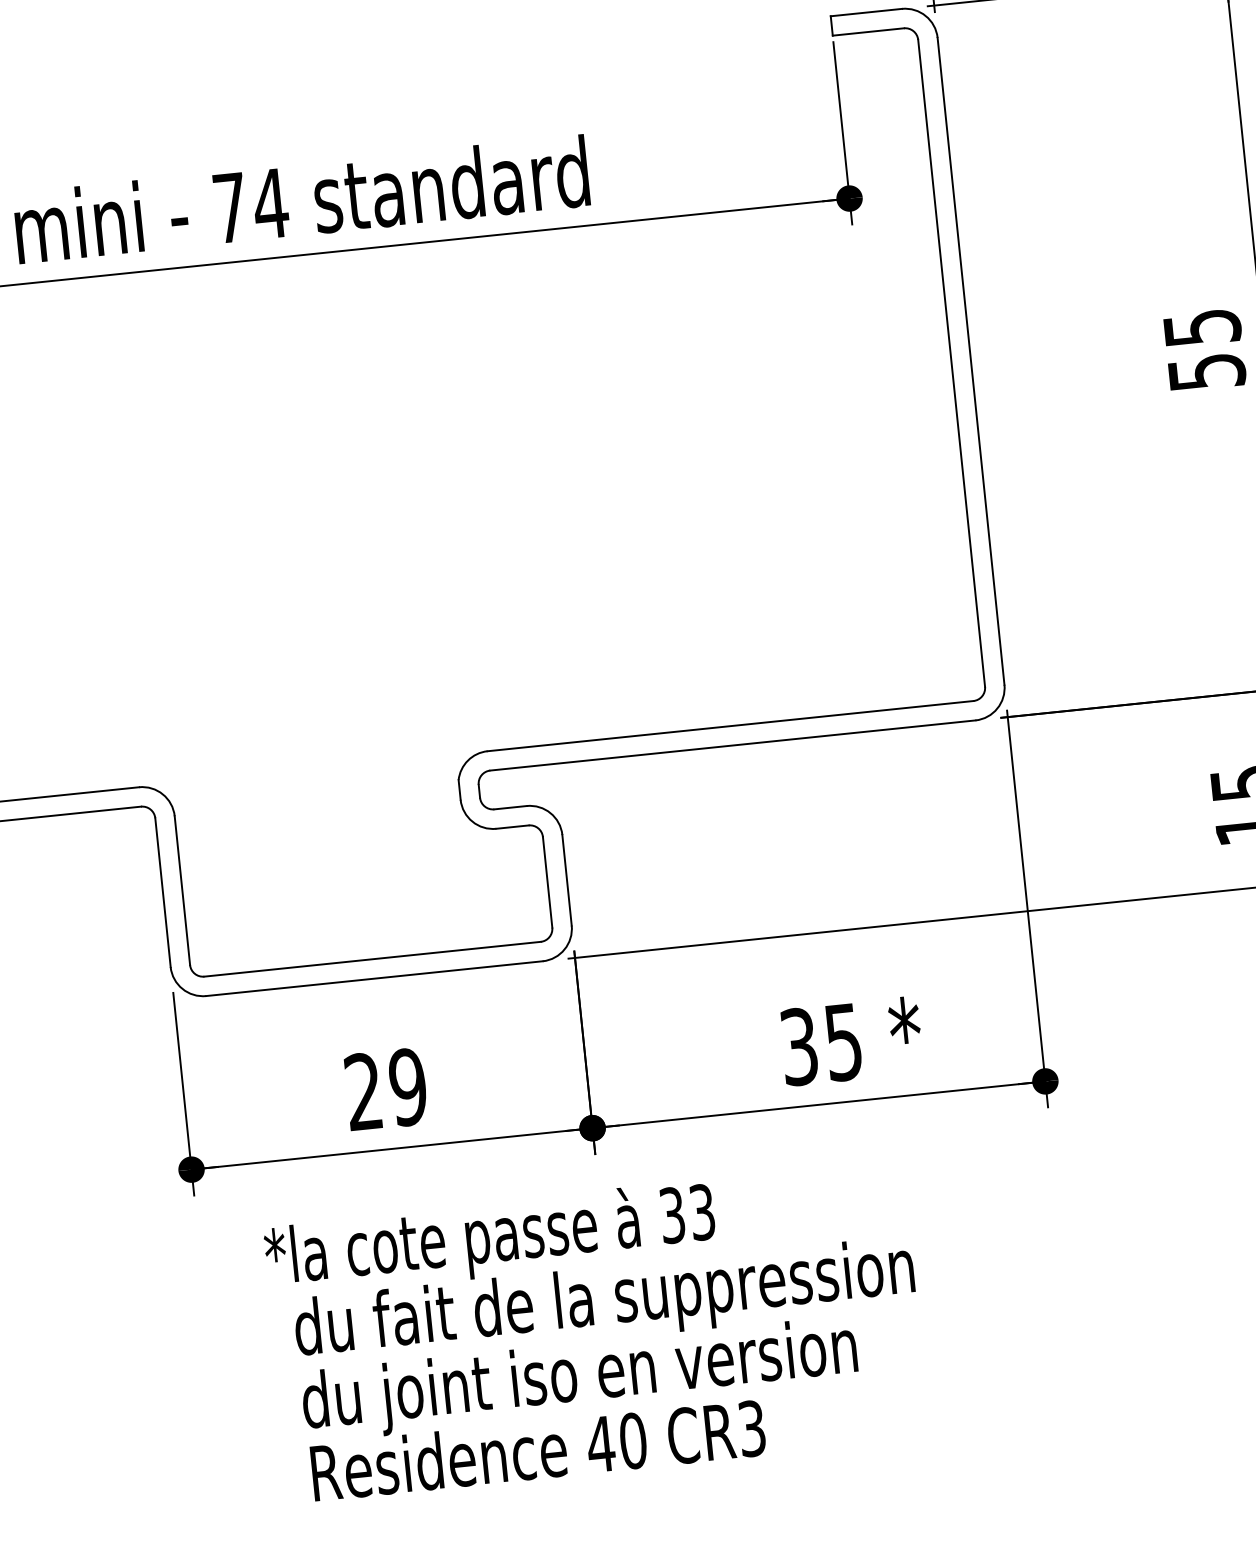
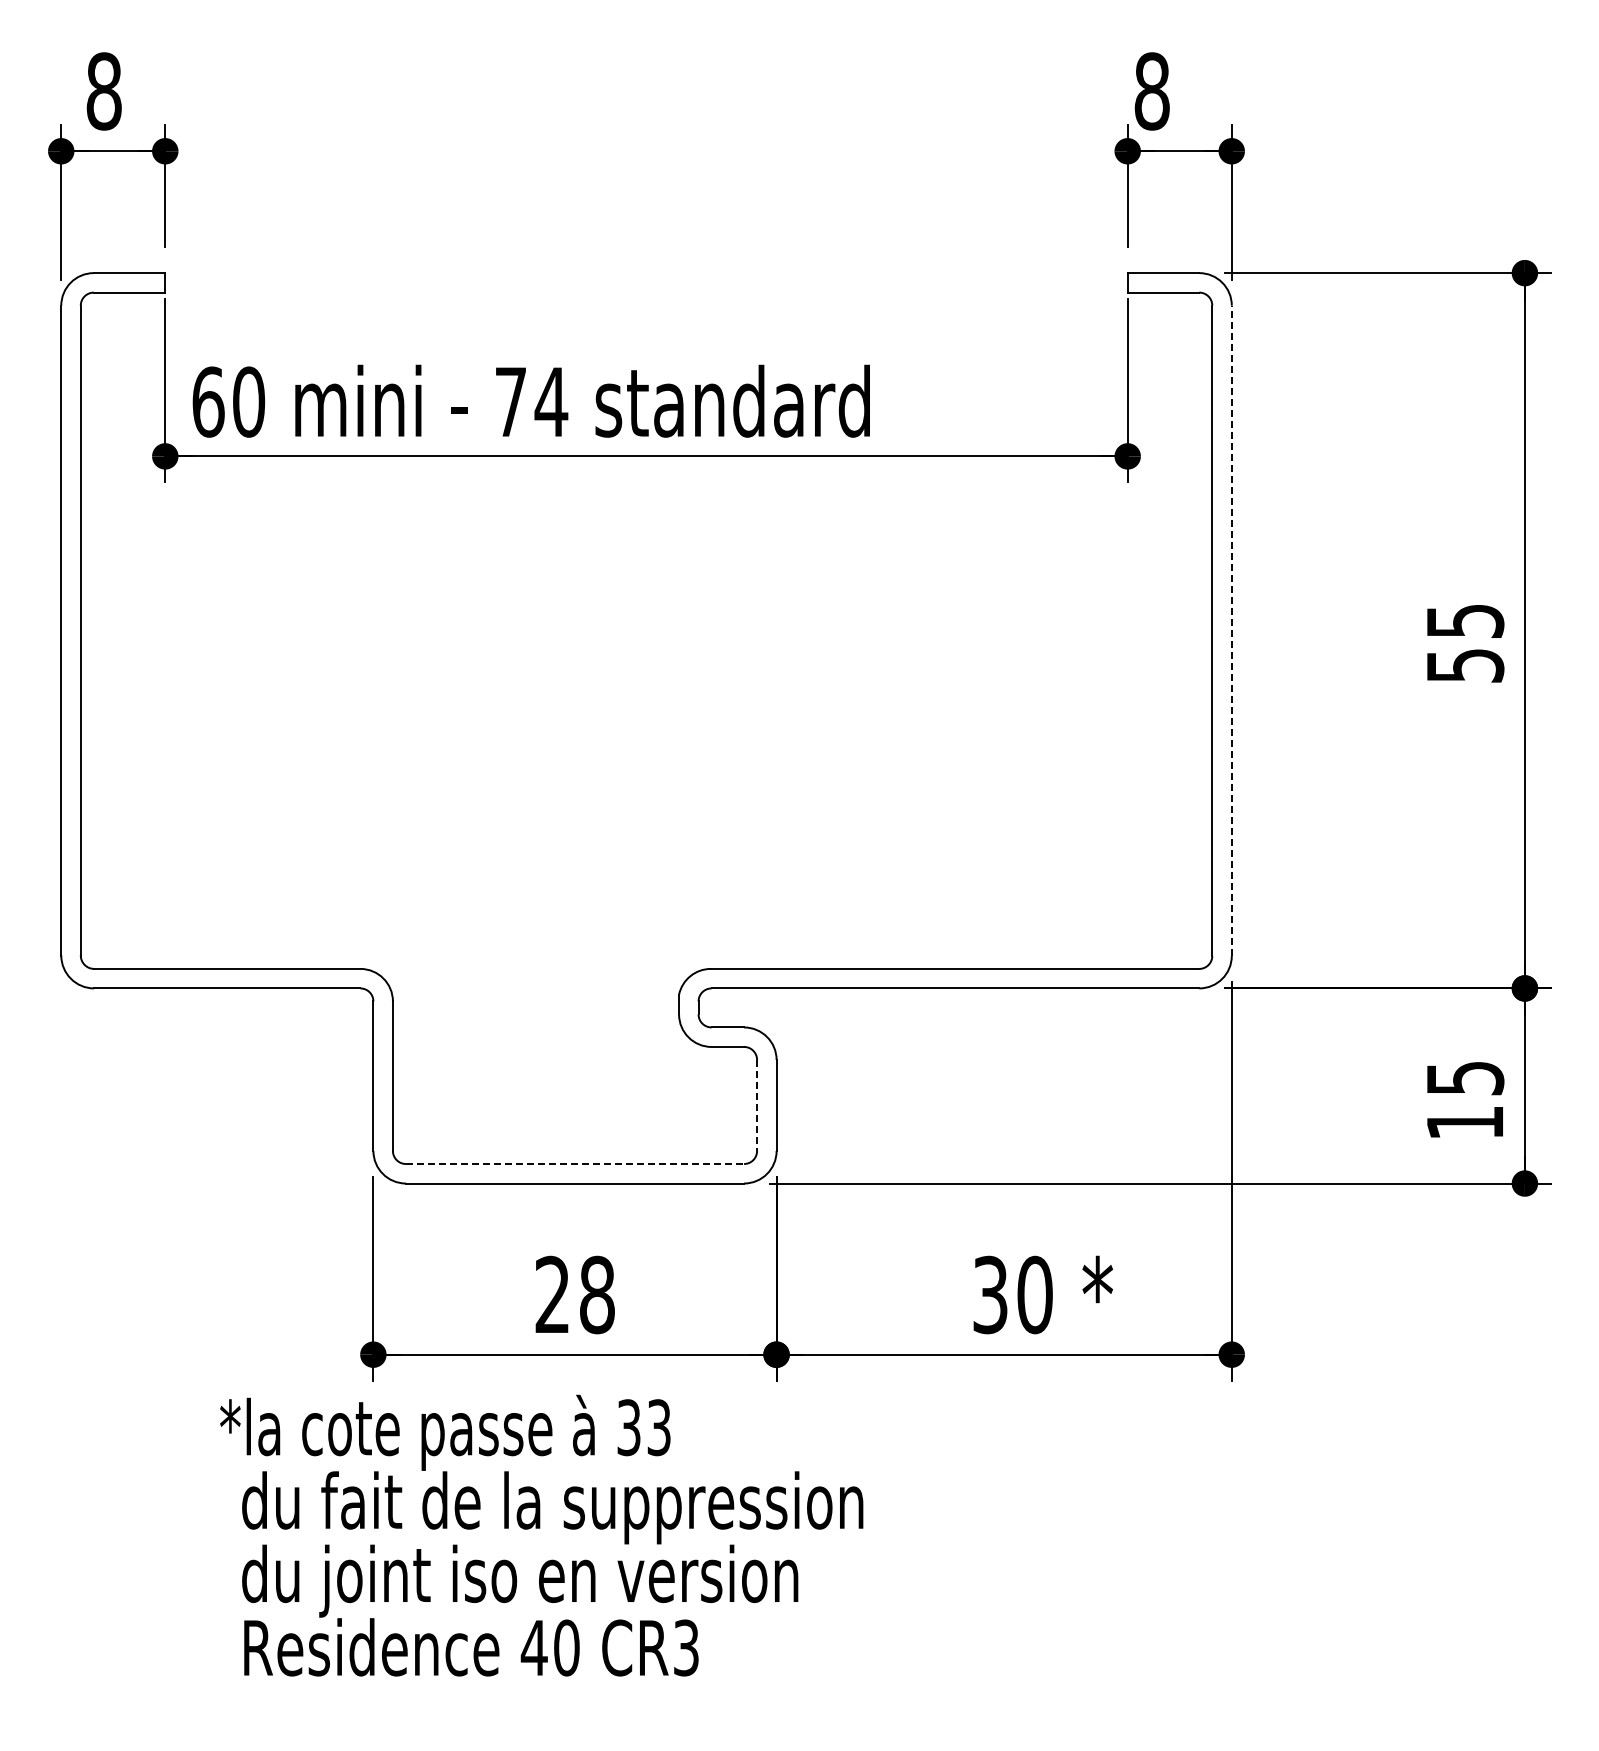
line: (970, 361) -> (1231, 630), solid -> dashed
line: (548, 882) -> (757, 1105), solid -> dashed
line: (373, 959) -> (575, 1164), solid -> dashed
text: (842, 1041) -> (1034, 1294), 35 -> 30
text: (407, 1086) -> (596, 1294), 29 -> 28
text: (596, 1331) -> (541, 1535), moved

